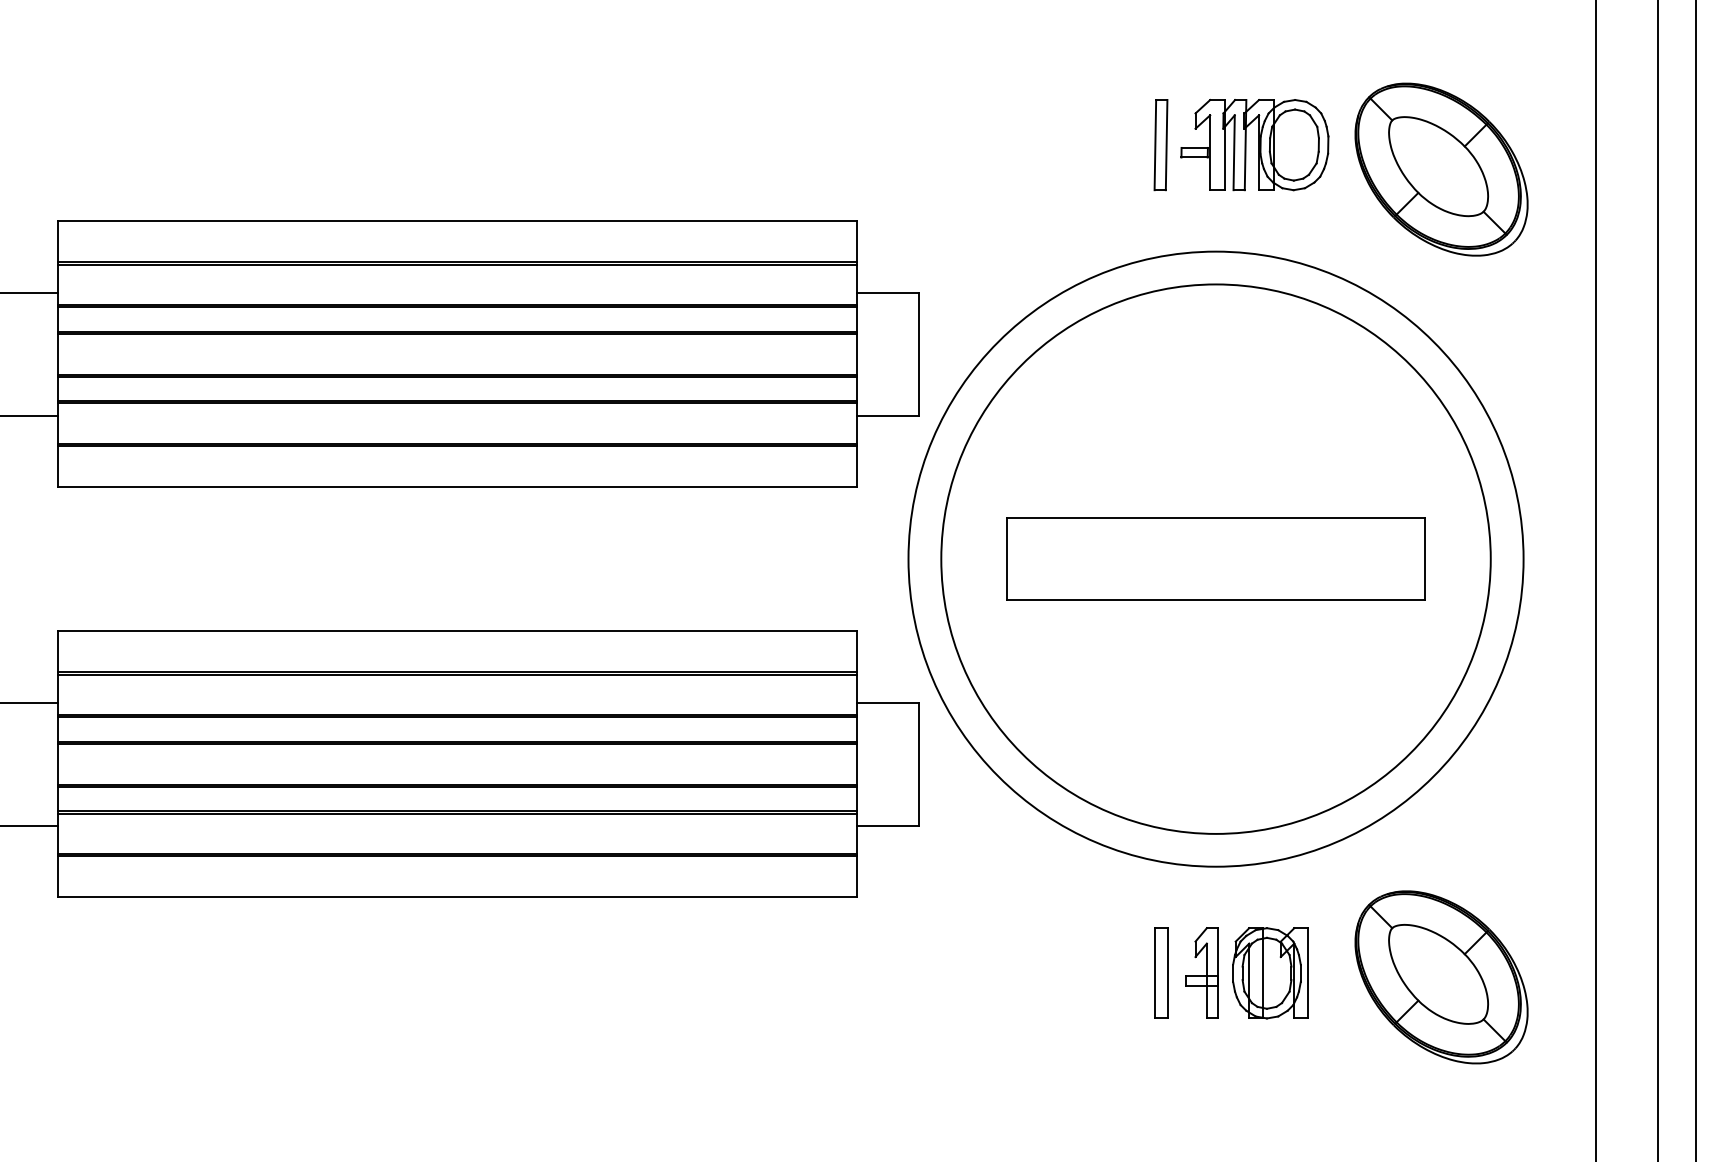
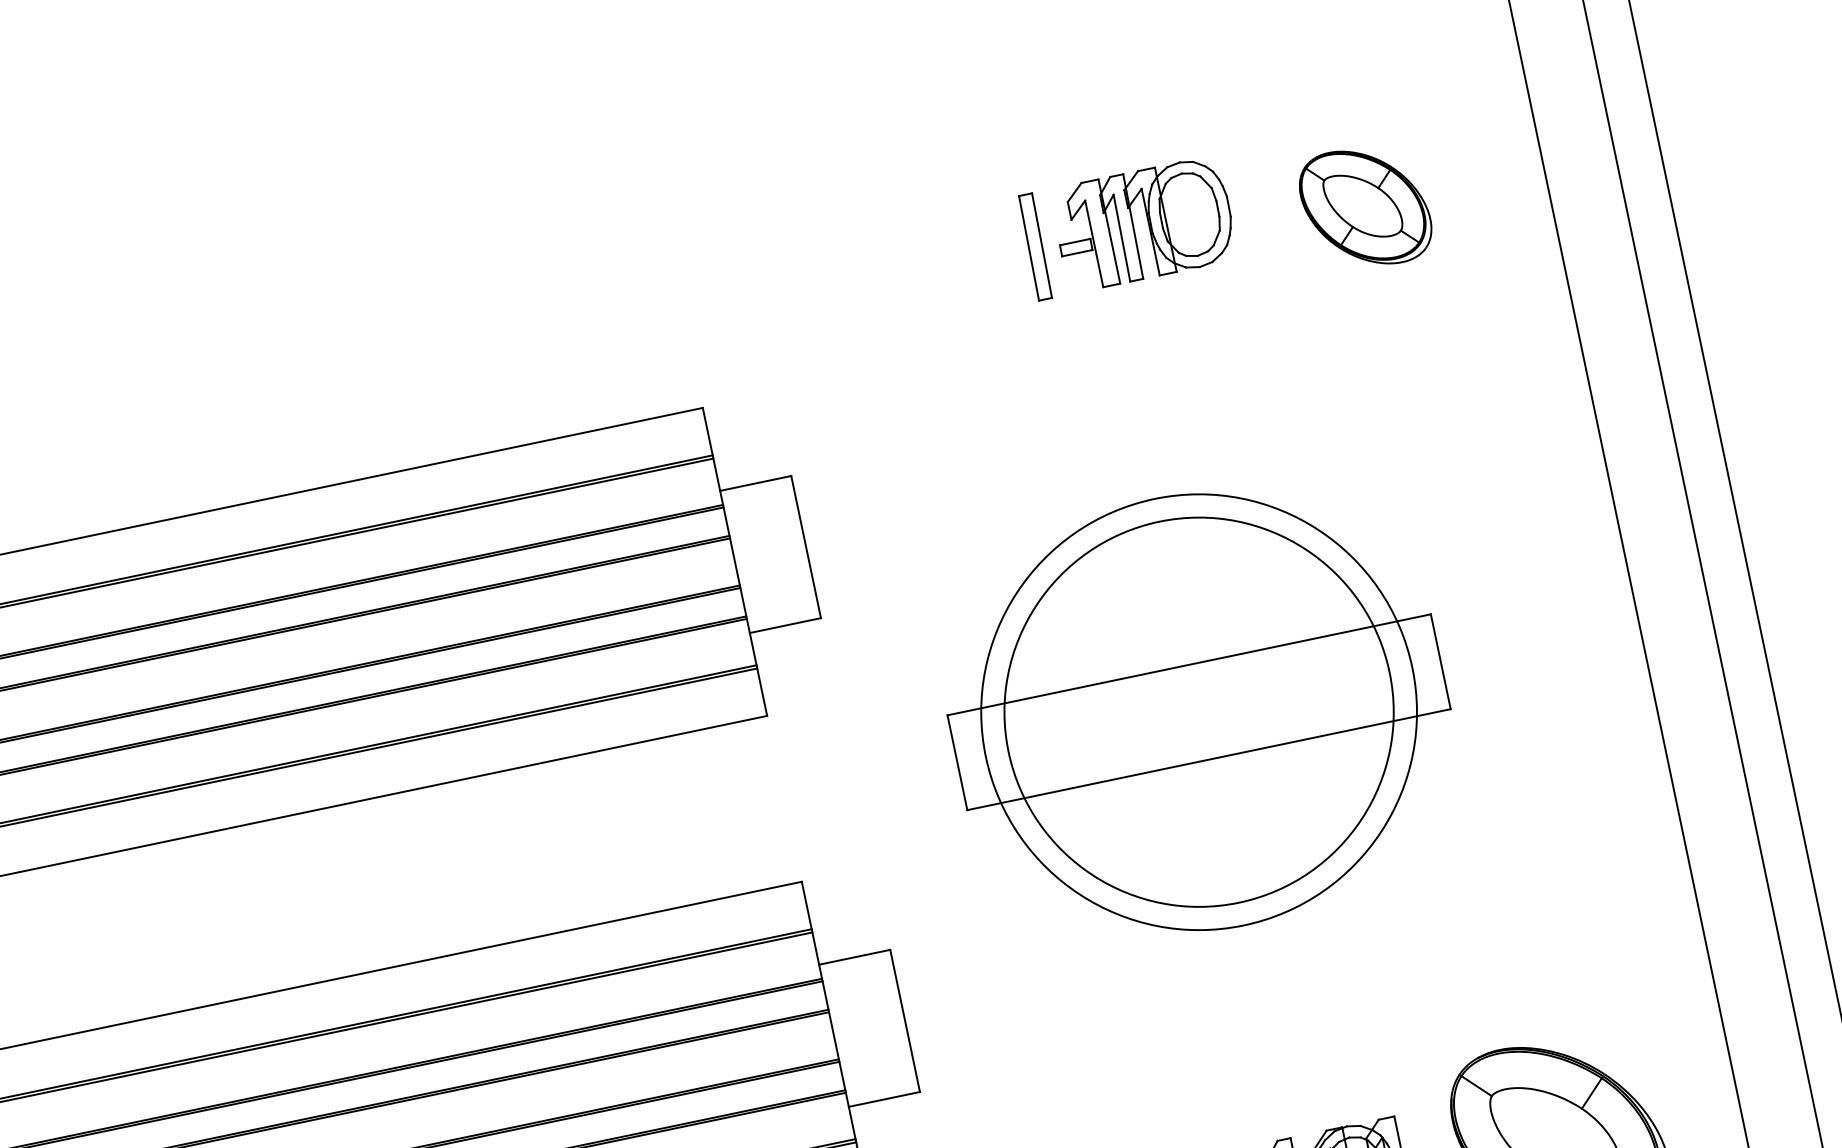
part: (1441, 169) -> (1365, 207), size x0.6
circle: (1215, 558) -> (1198, 711), size x0.6
circle: (1215, 558) -> (1198, 711), size x0.6

